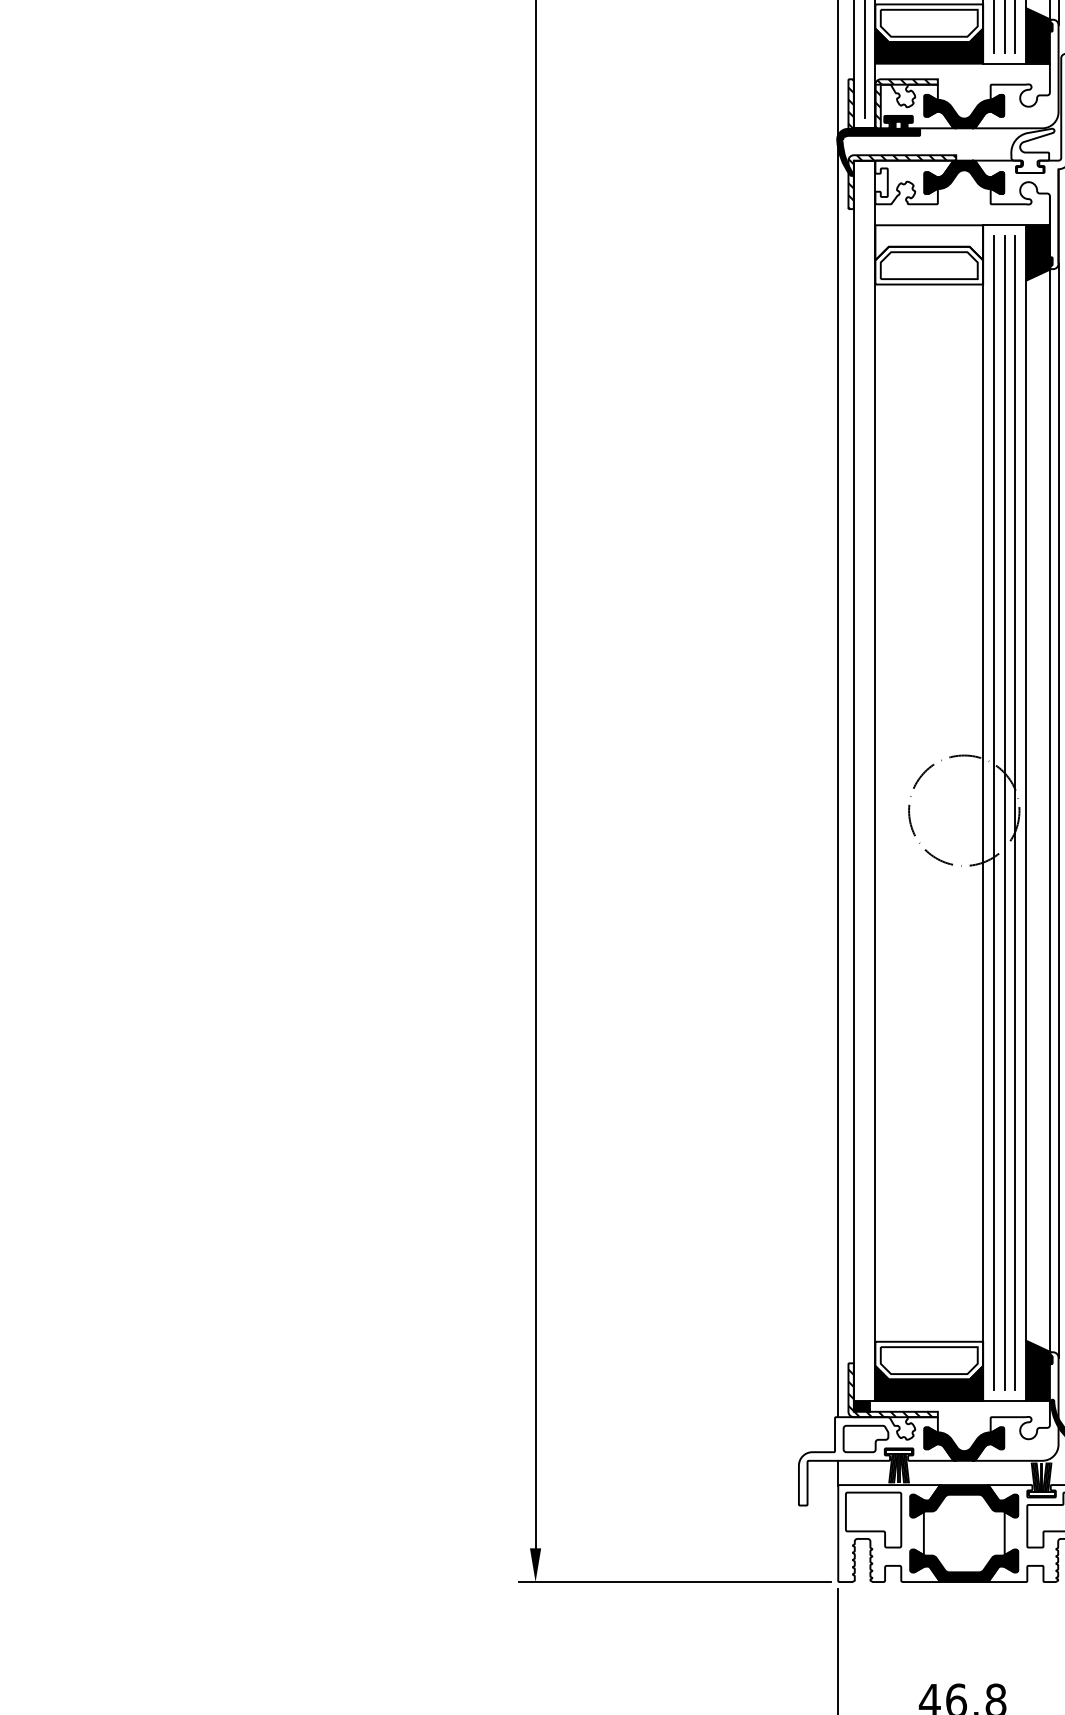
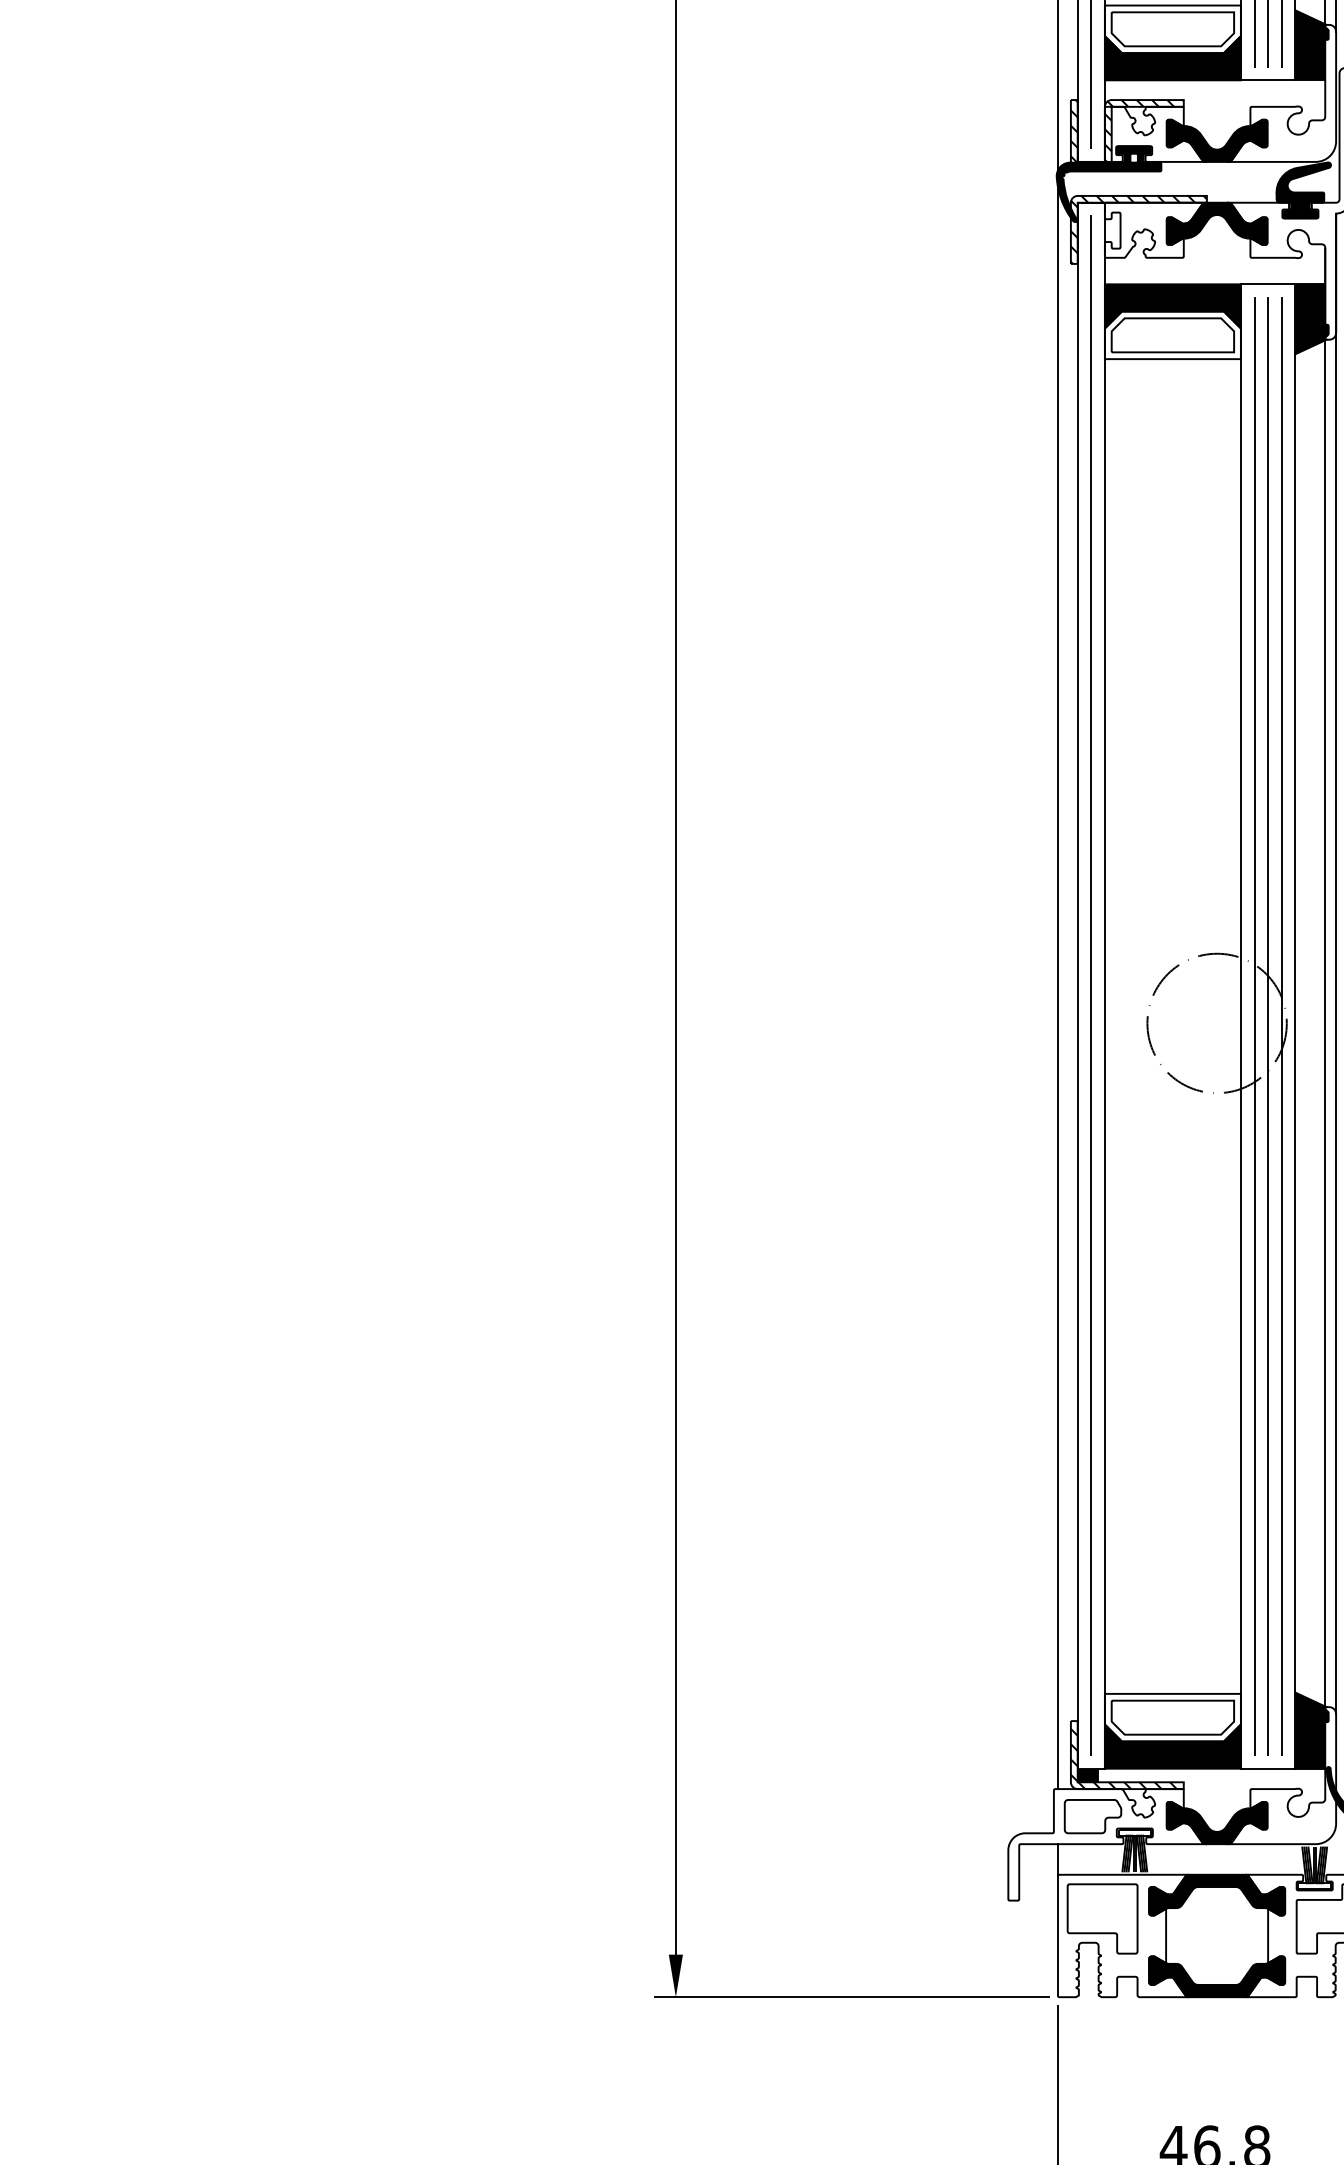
fill: (1032, 150) -> (1303, 190), added
fill: (928, 242) -> (1172, 306), added
line: (864, 780) -> (1091, 985), added

